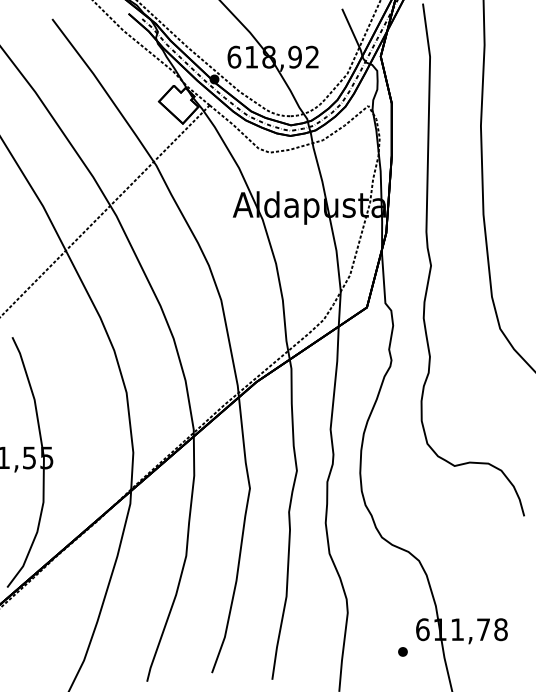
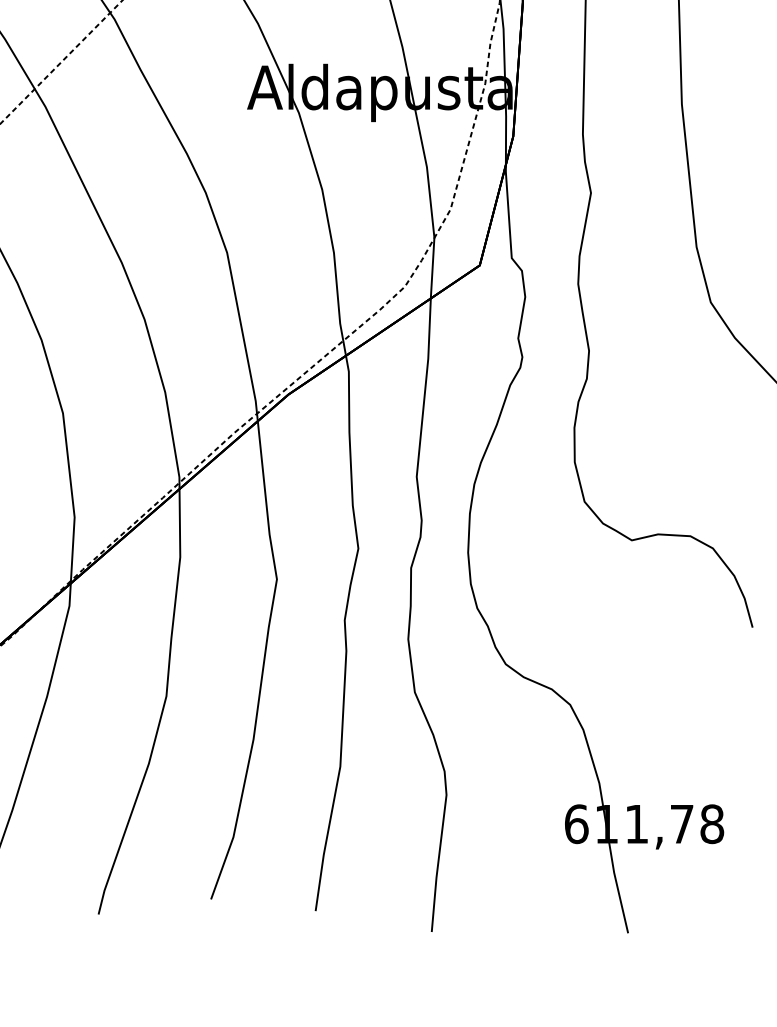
part: (402, 651) -> (541, 862), removed

